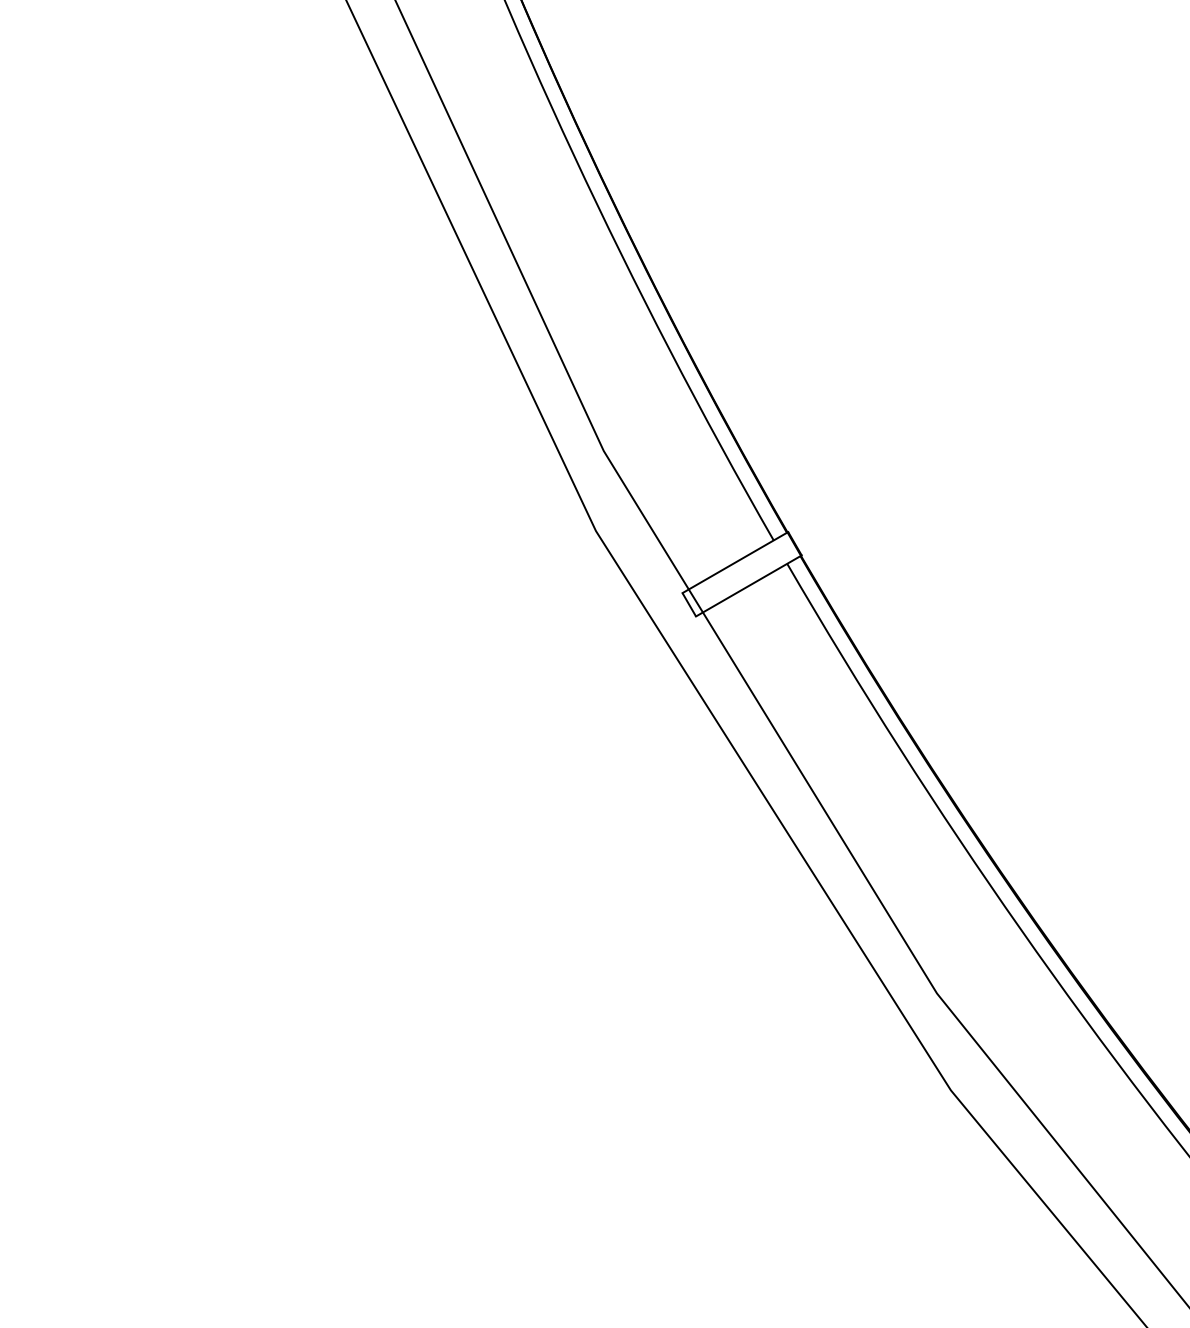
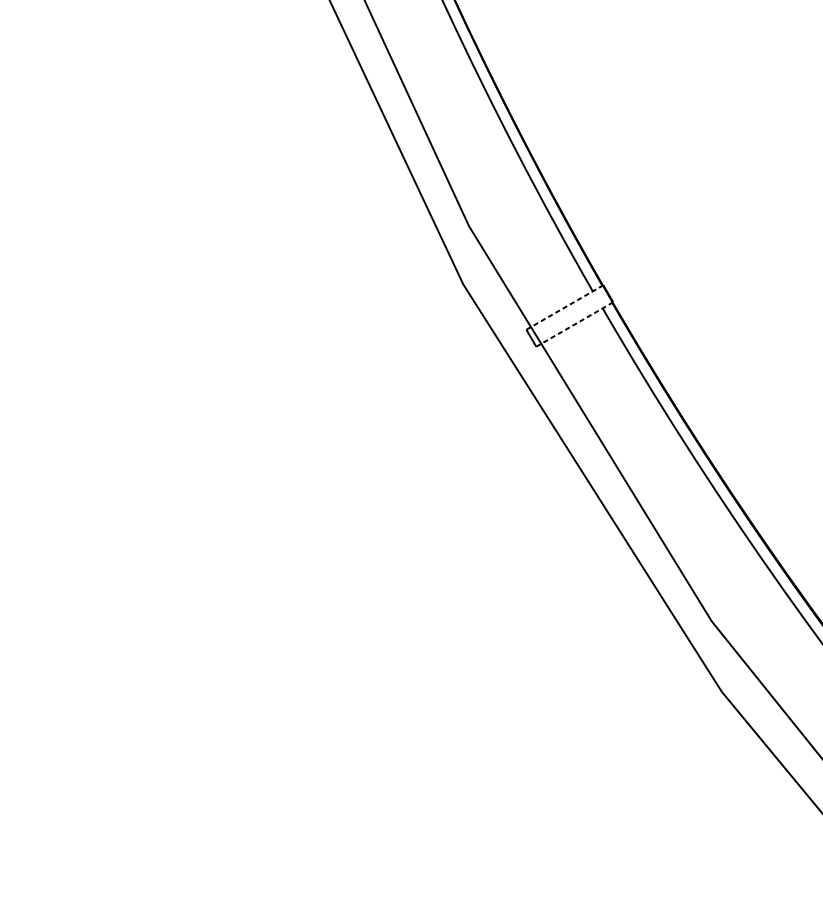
line: (734, 562) -> (564, 307), solid -> dashed
line: (749, 585) -> (575, 324), solid -> dashed

